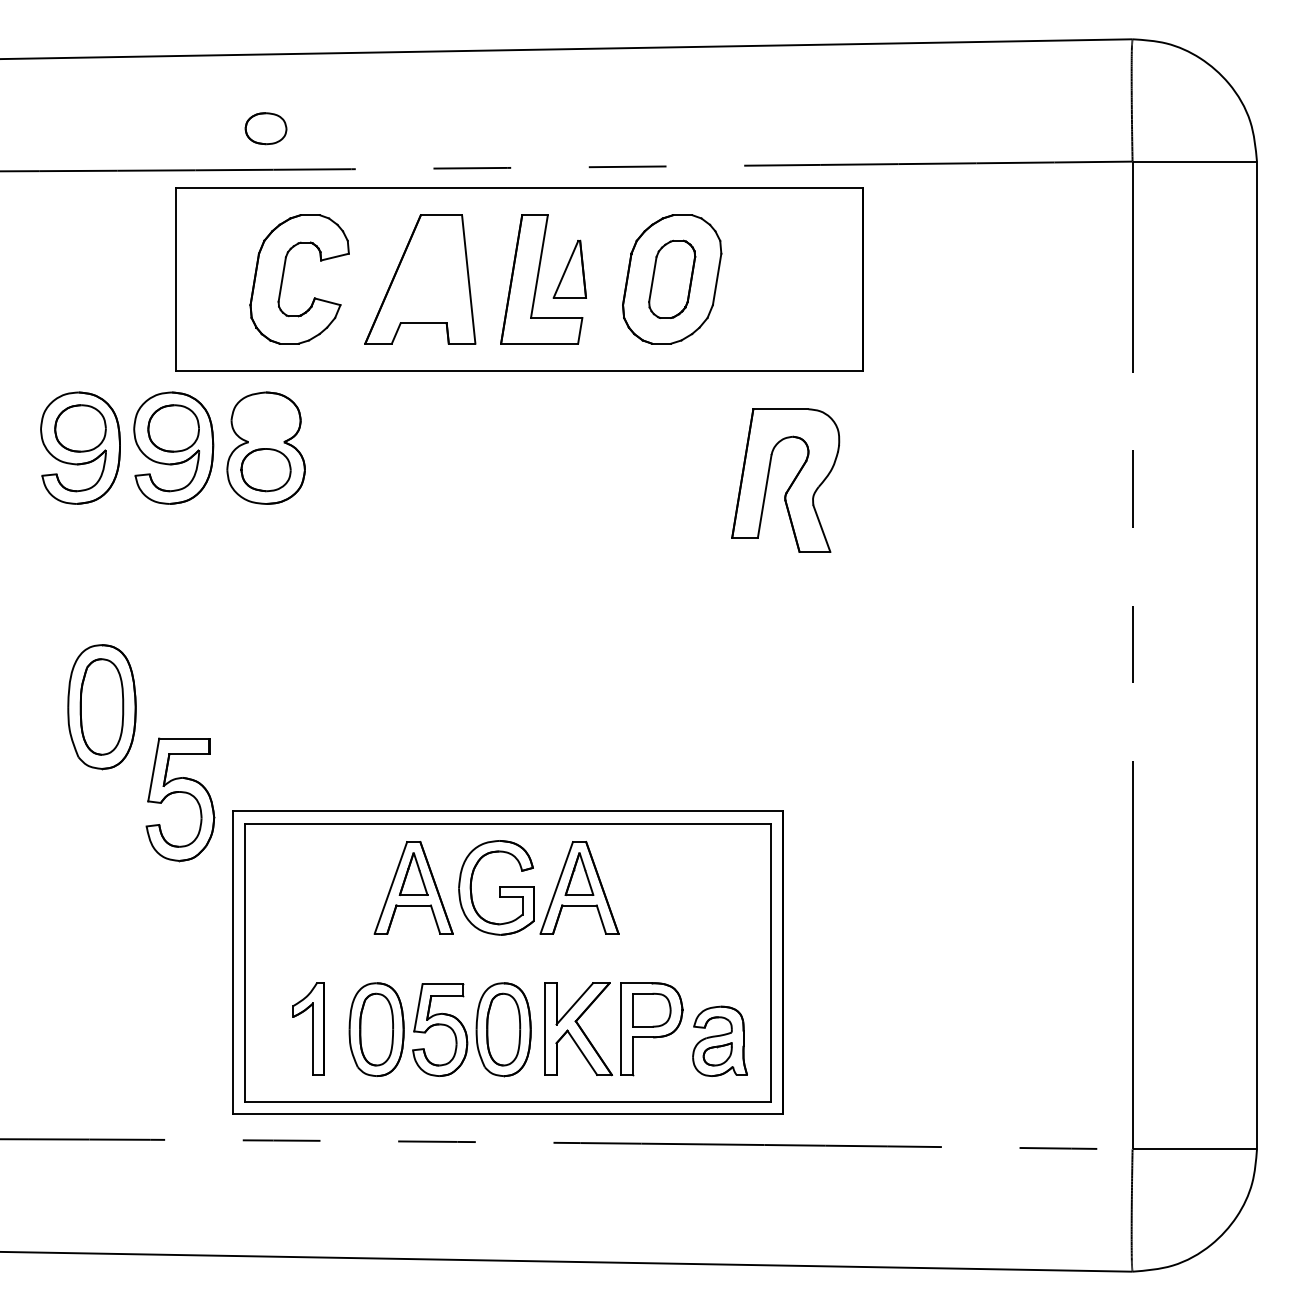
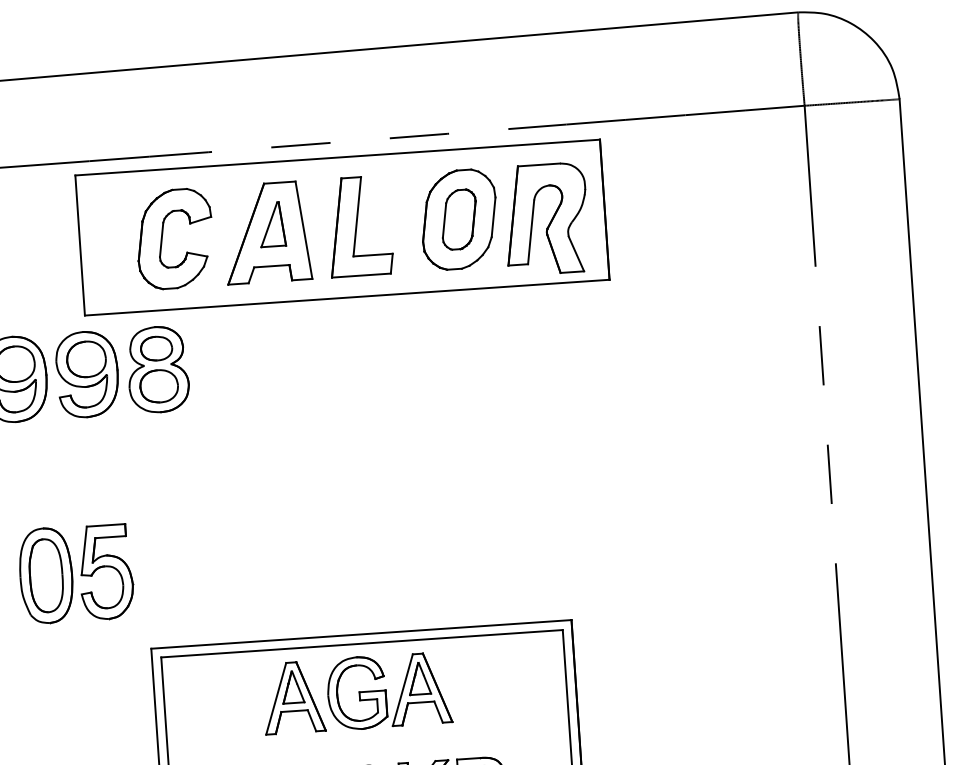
part: (265, 128) -> (156, 348), moved
part: (569, 268) -> (271, 224), moved
part: (791, 482) -> (550, 220), moved
part: (182, 793) -> (107, 567), moved

